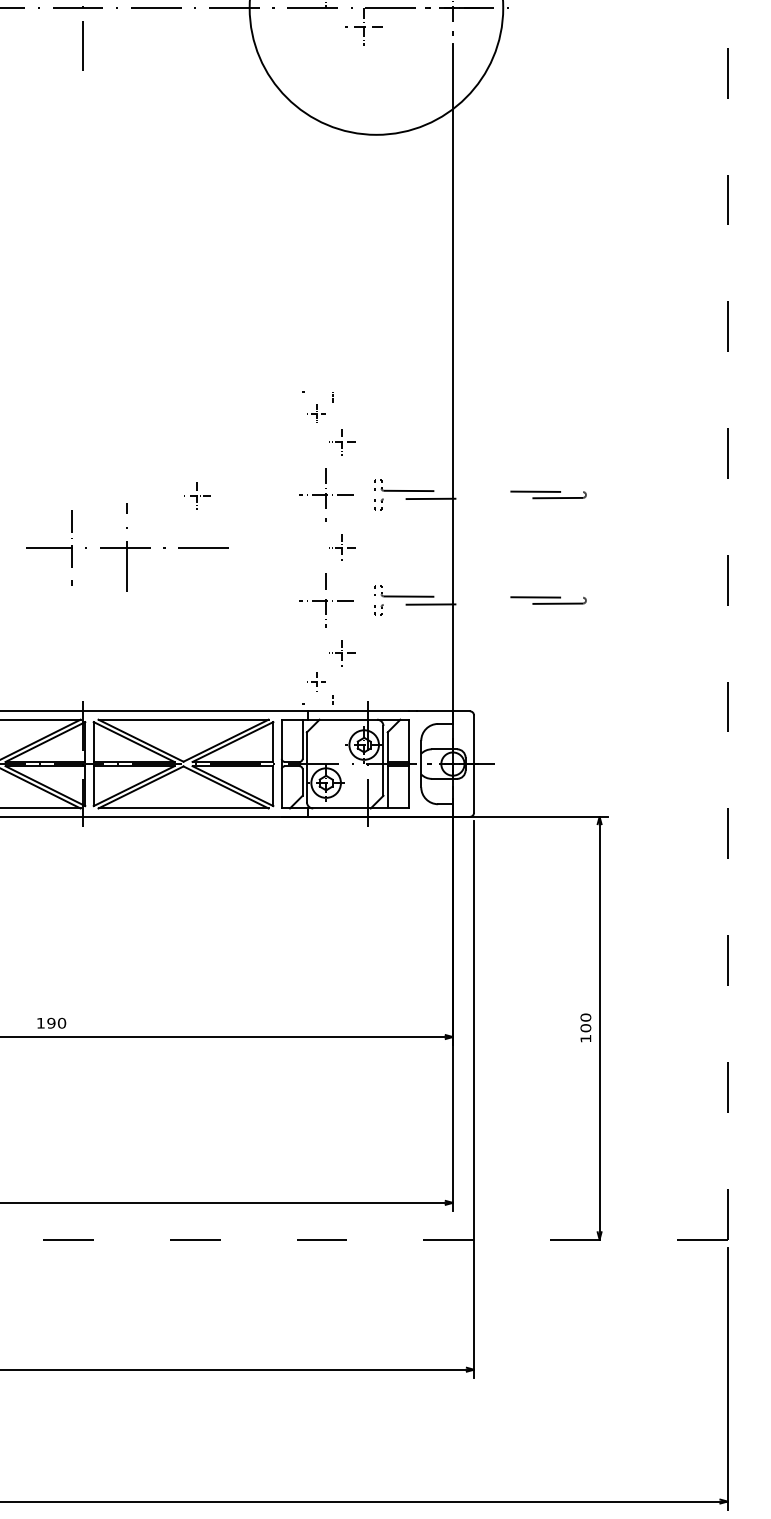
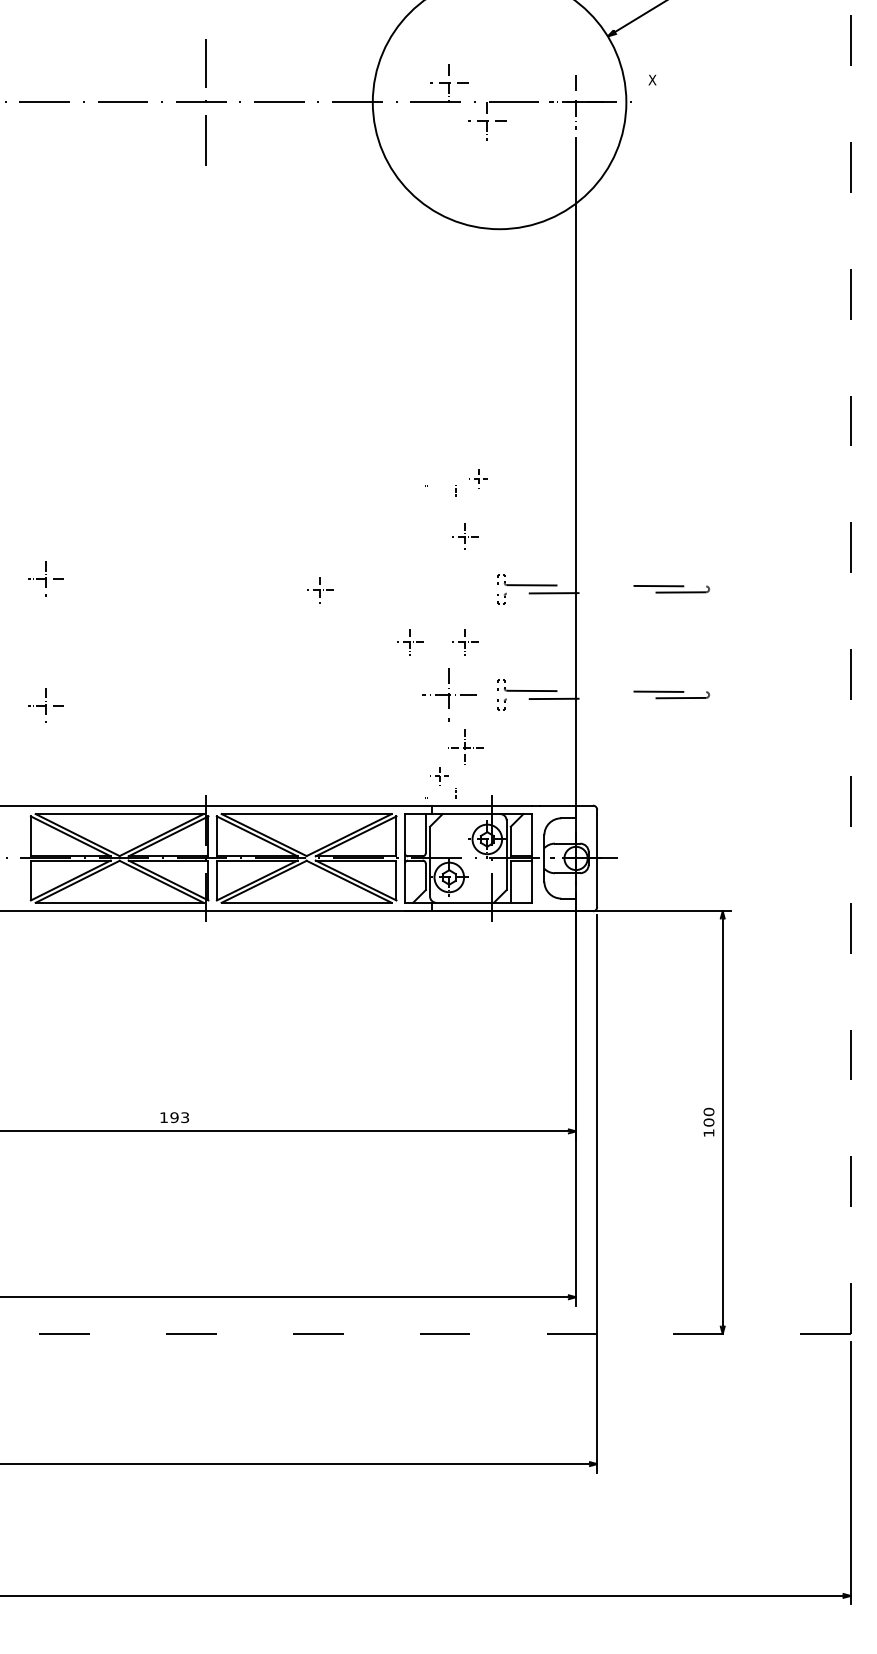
part: (316, 413) -> (478, 478), moved
part: (326, 495) -> (449, 589), removed
part: (127, 548) -> (250, 642), removed
part: (287, 548) -> (410, 642), added
part: (342, 653) -> (465, 747), size x1.4
text: (62, 1023) -> (185, 1117), 190 -> 193

